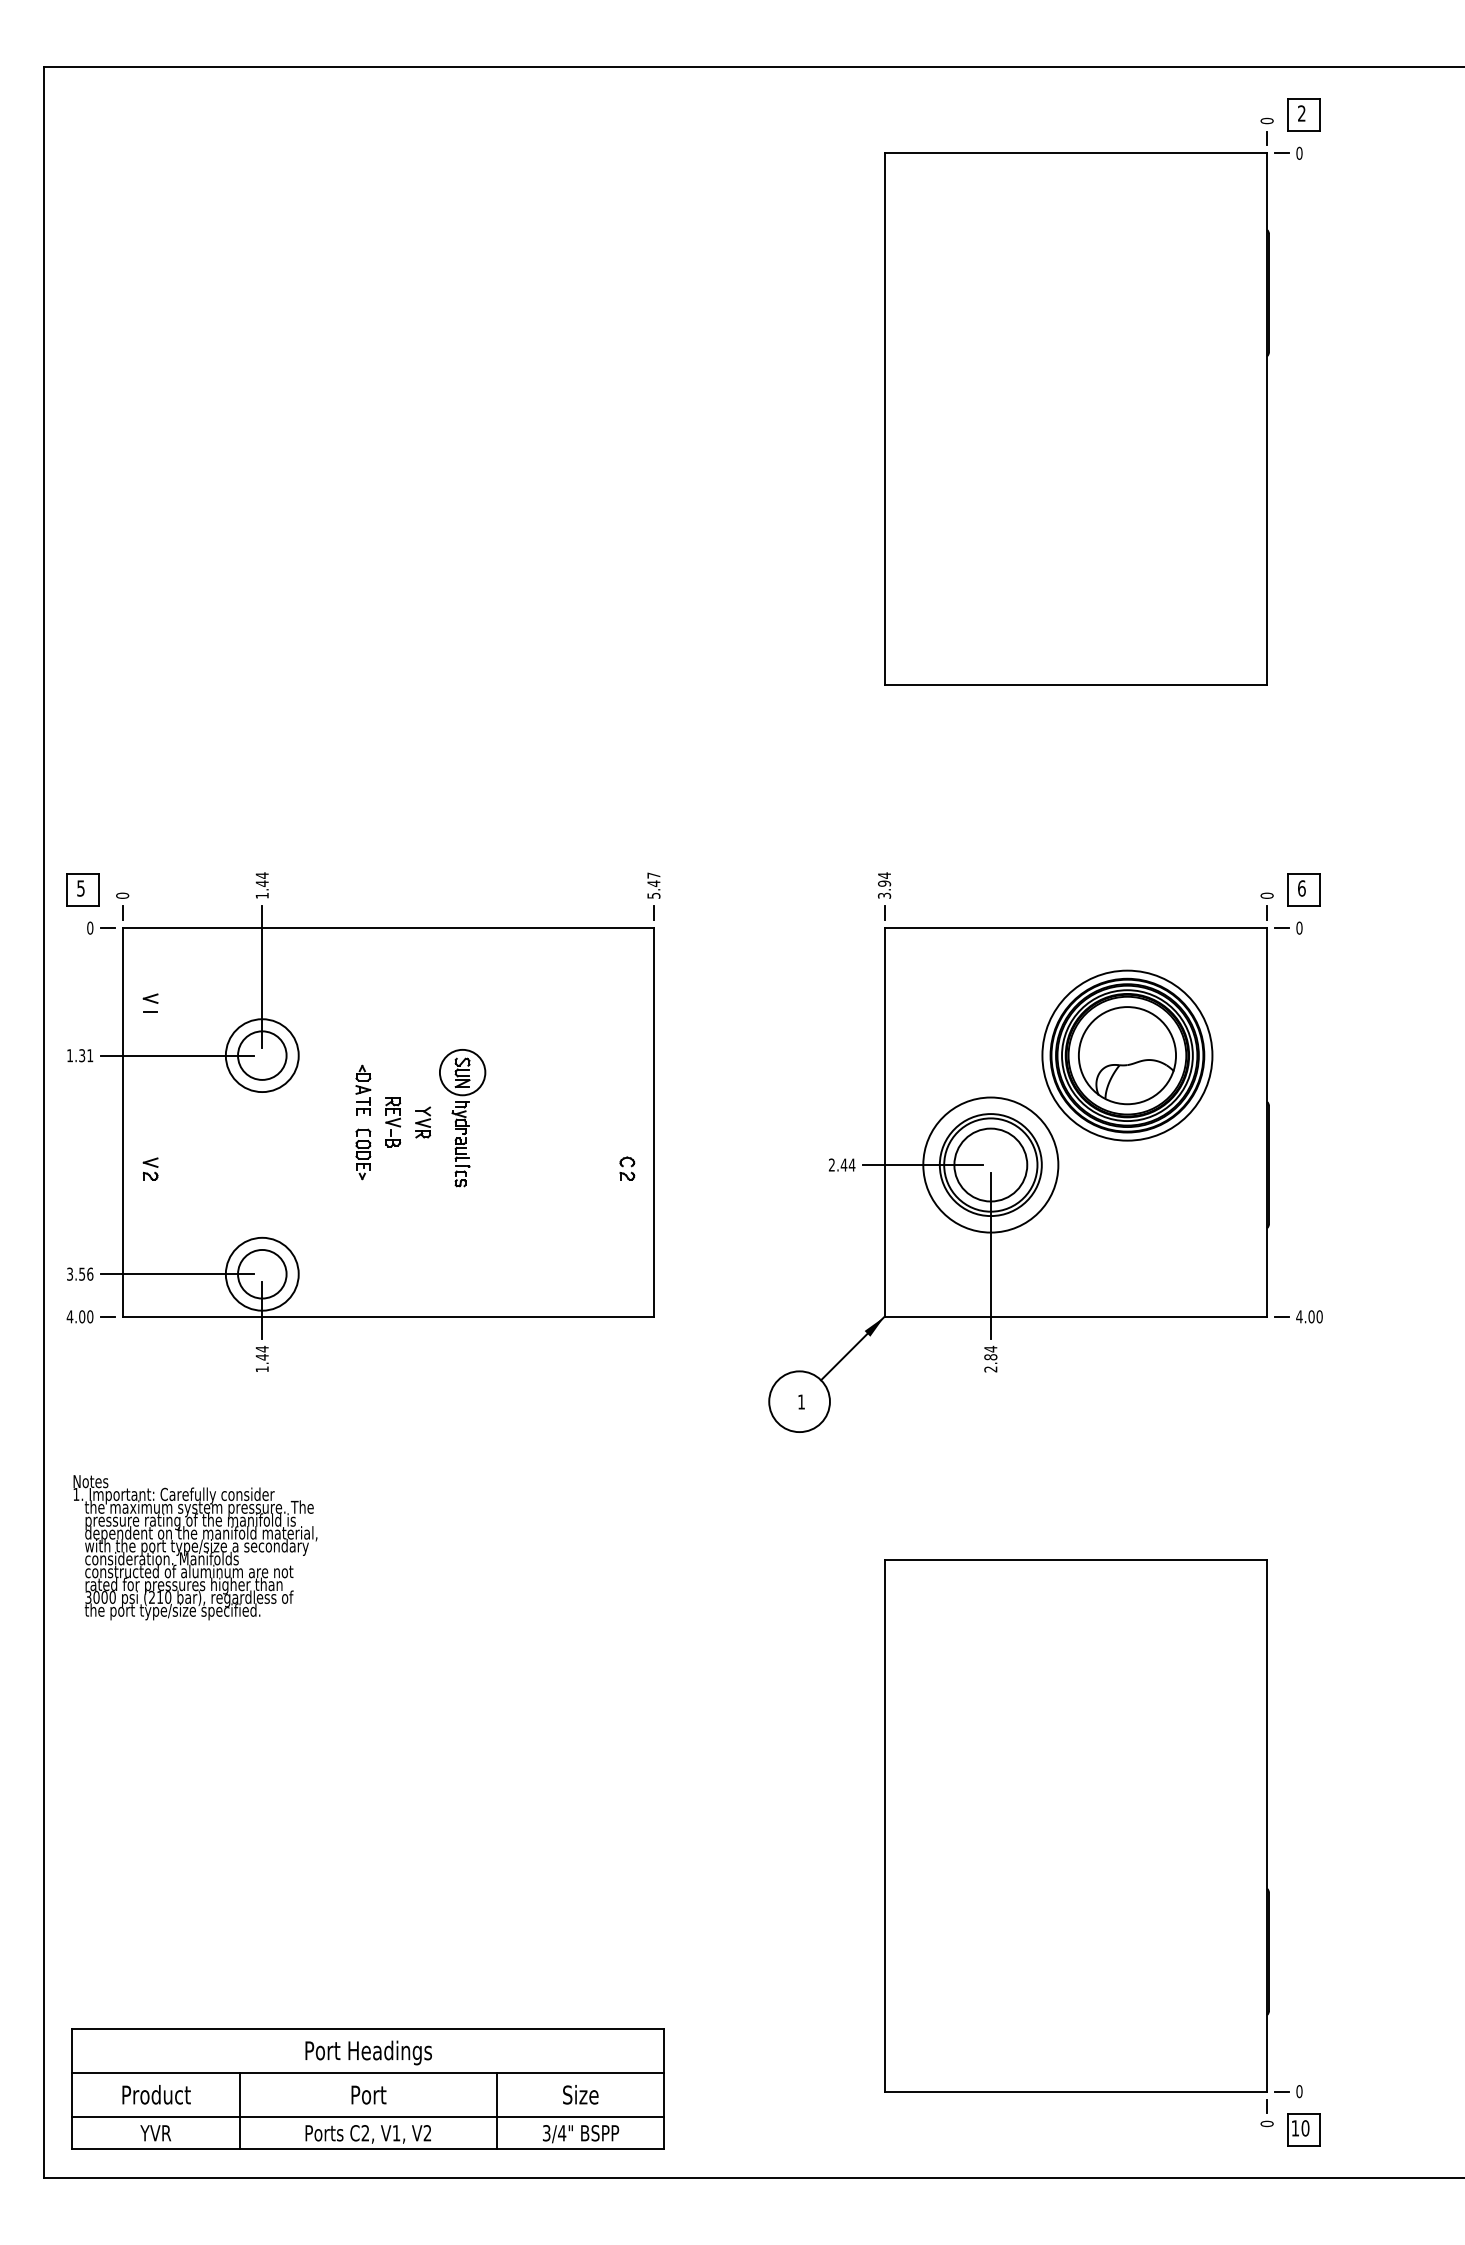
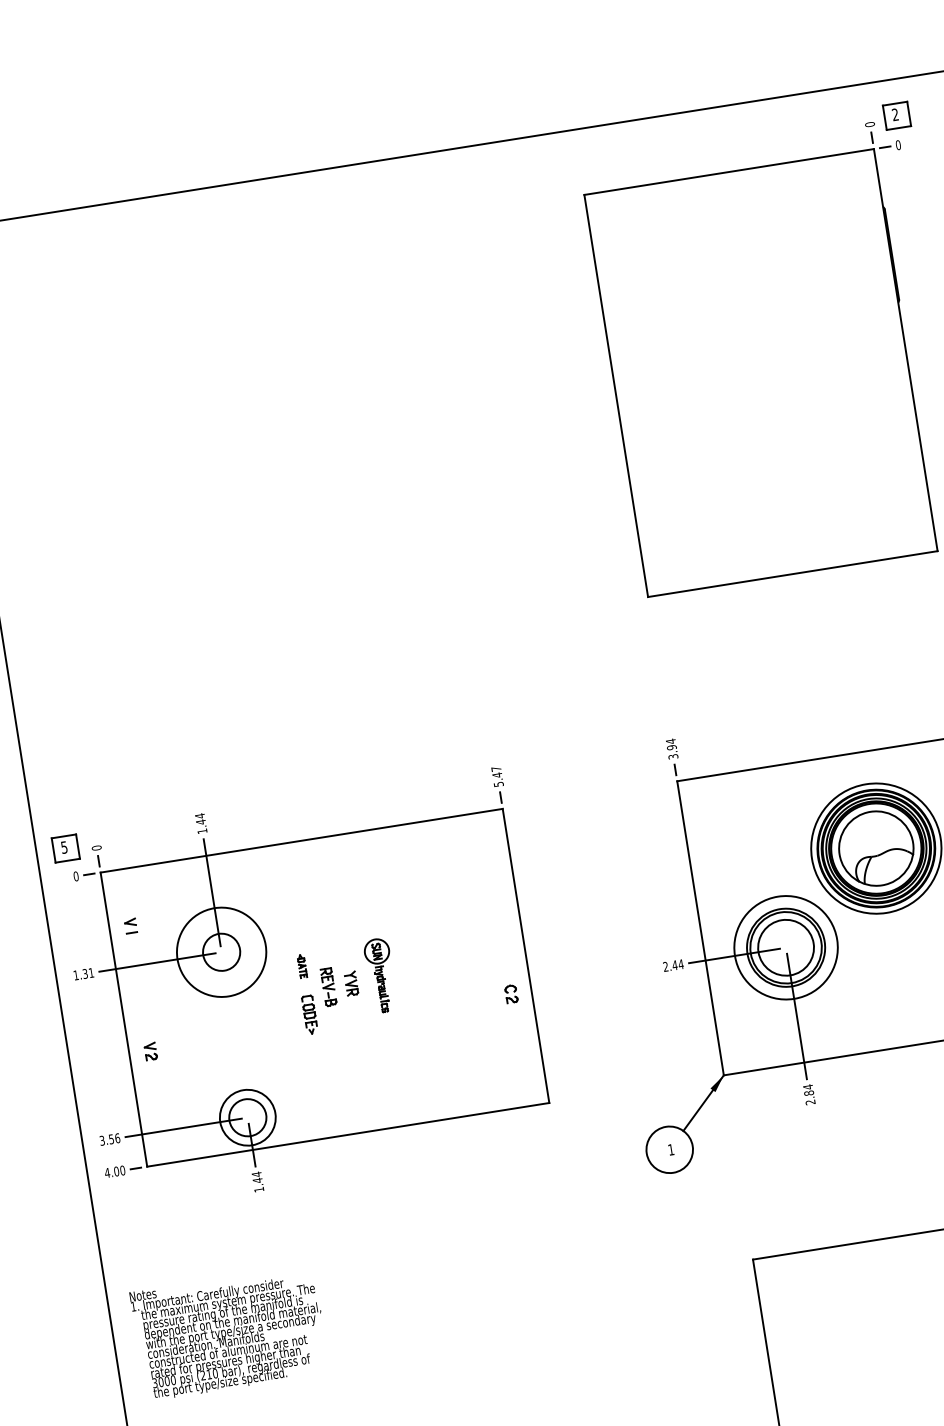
circle: (261, 1055) -> (221, 952), size x1.6
part: (363, 1089) -> (302, 965), size x0.6
part: (462, 1118) -> (380, 975), size x0.7

